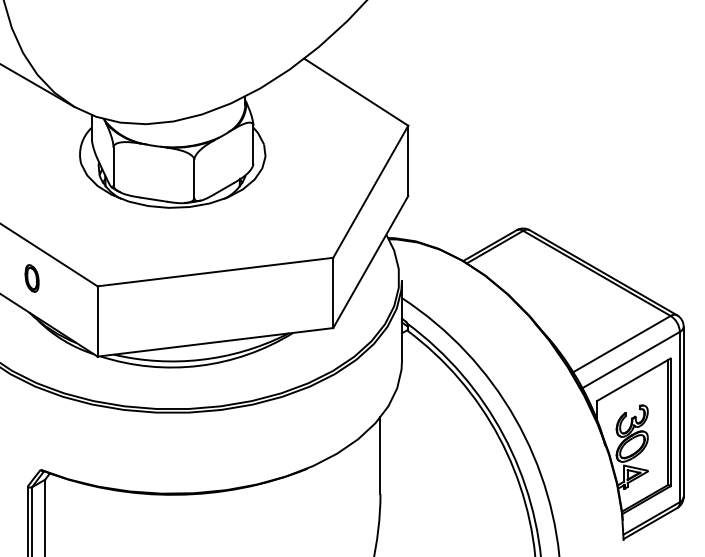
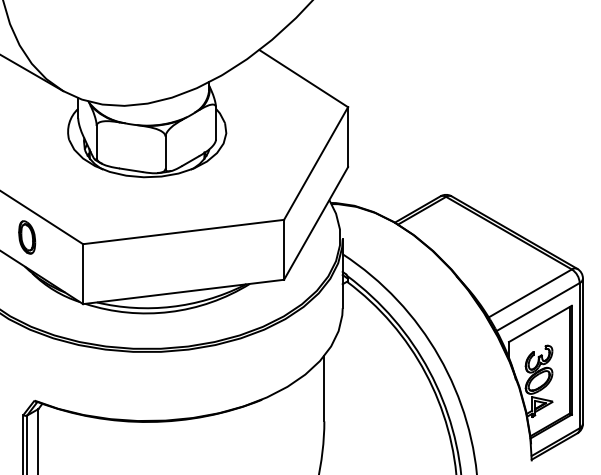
part: (32, 278) -> (27, 237), size x1.43

